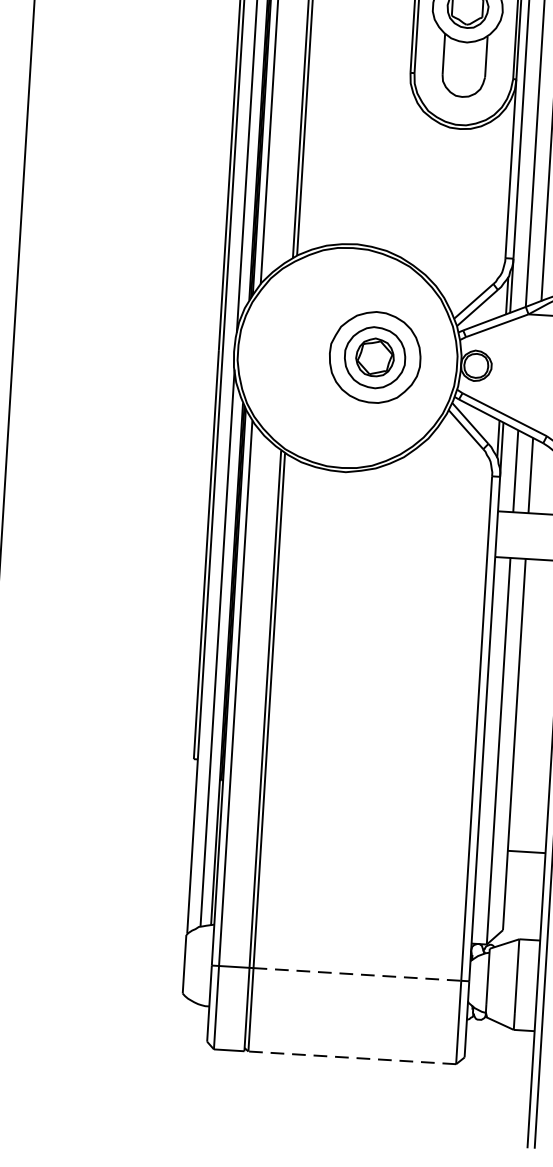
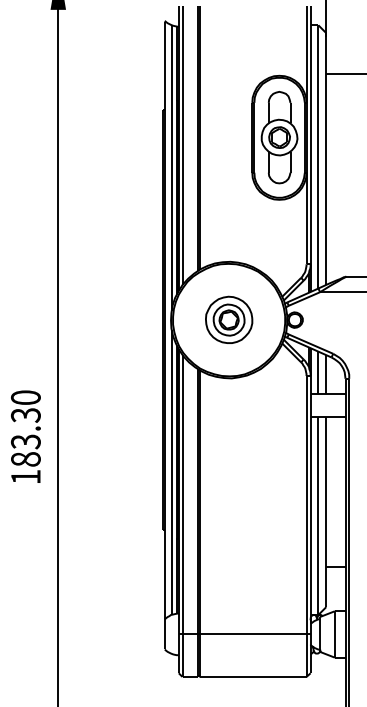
part: (375, 356) -> (229, 319), moved
line: (357, 974) -> (253, 634), dashed -> solid
line: (350, 1056) -> (252, 676), dashed -> solid

